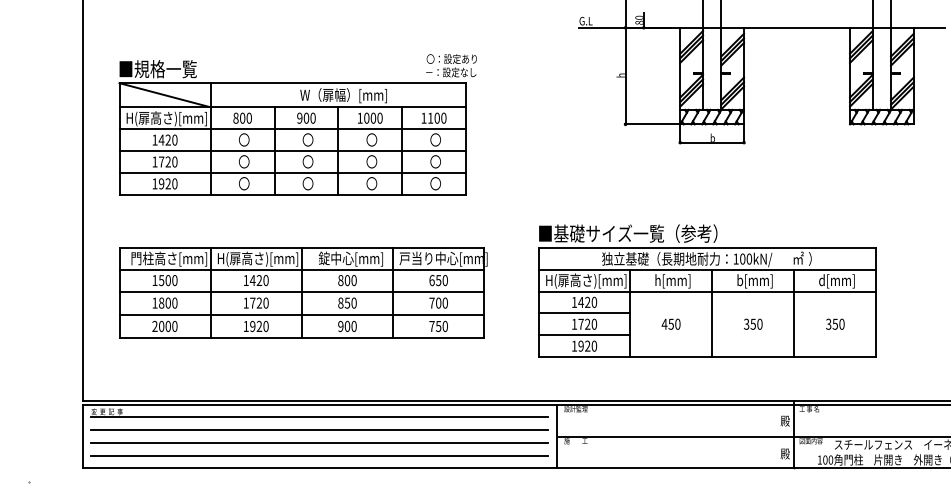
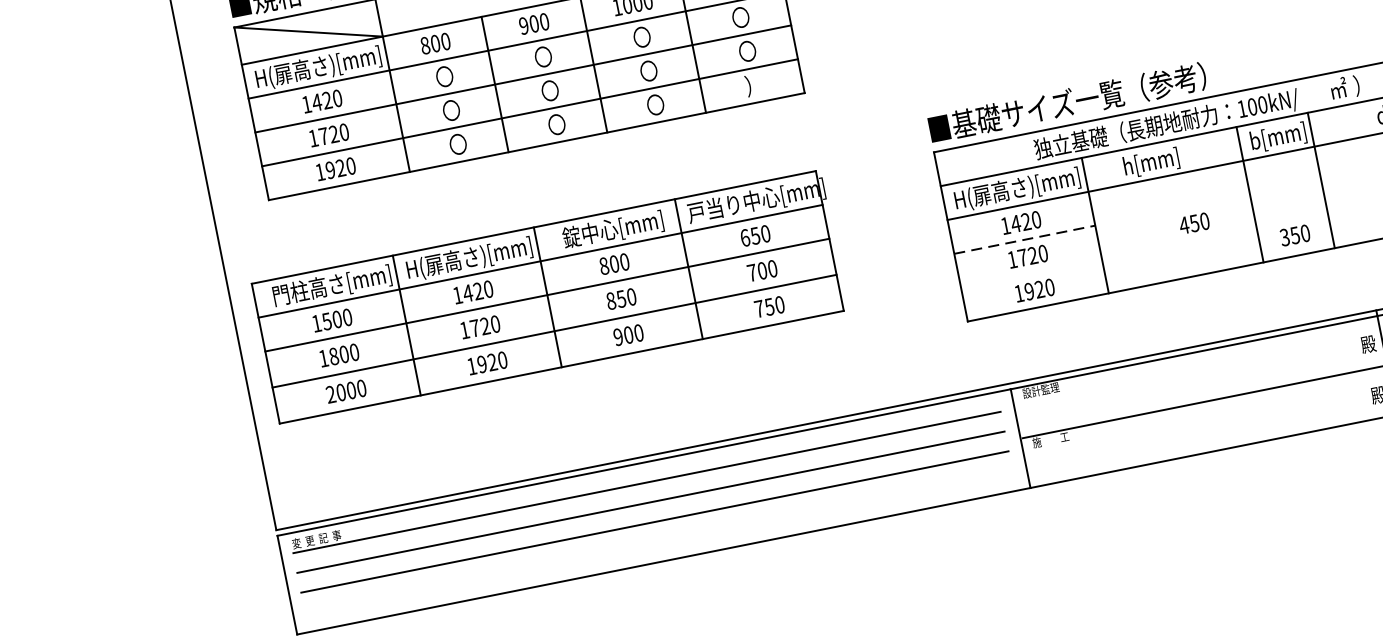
text: (435, 183) -> (753, 84), 〇 -> ）
part: (303, 292) -> (550, 296), moved
line: (584, 313) -> (1024, 239), solid -> dashed
line: (712, 313) -> (1250, 194), moved
line: (794, 313) -> (1321, 180), moved
text: (670, 323) -> (1193, 222), moved
text: (753, 323) -> (1295, 234), moved
line: (584, 335) -> (1031, 273), removed
line: (319, 455) -> (658, 541), removed

